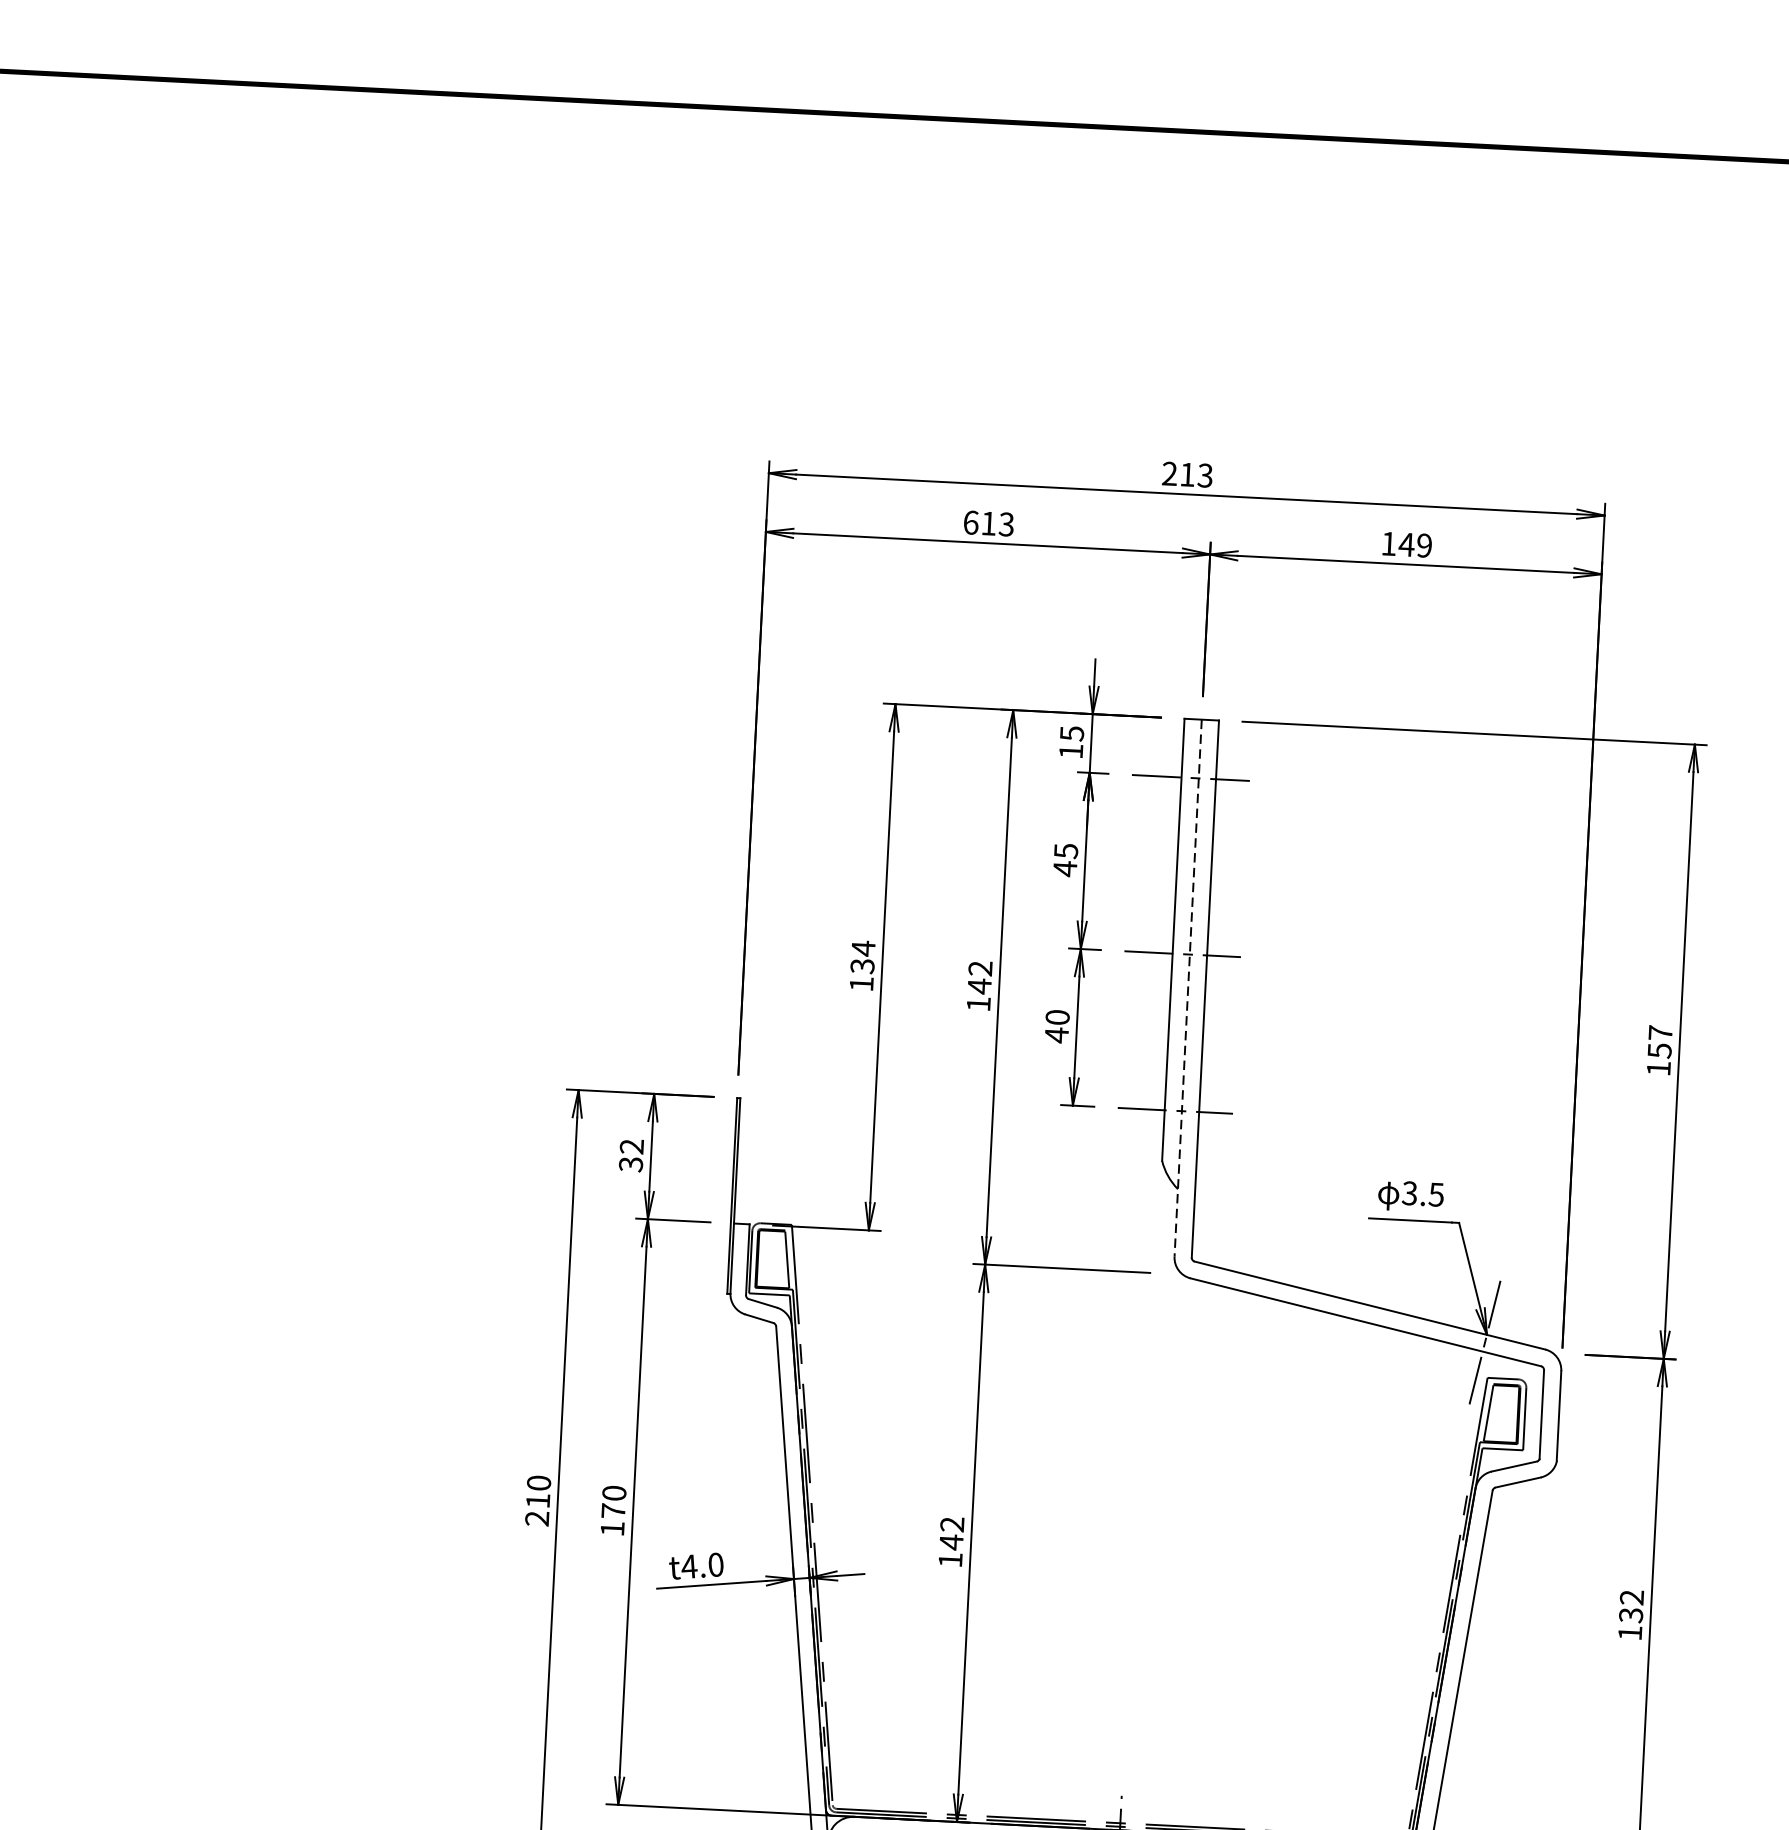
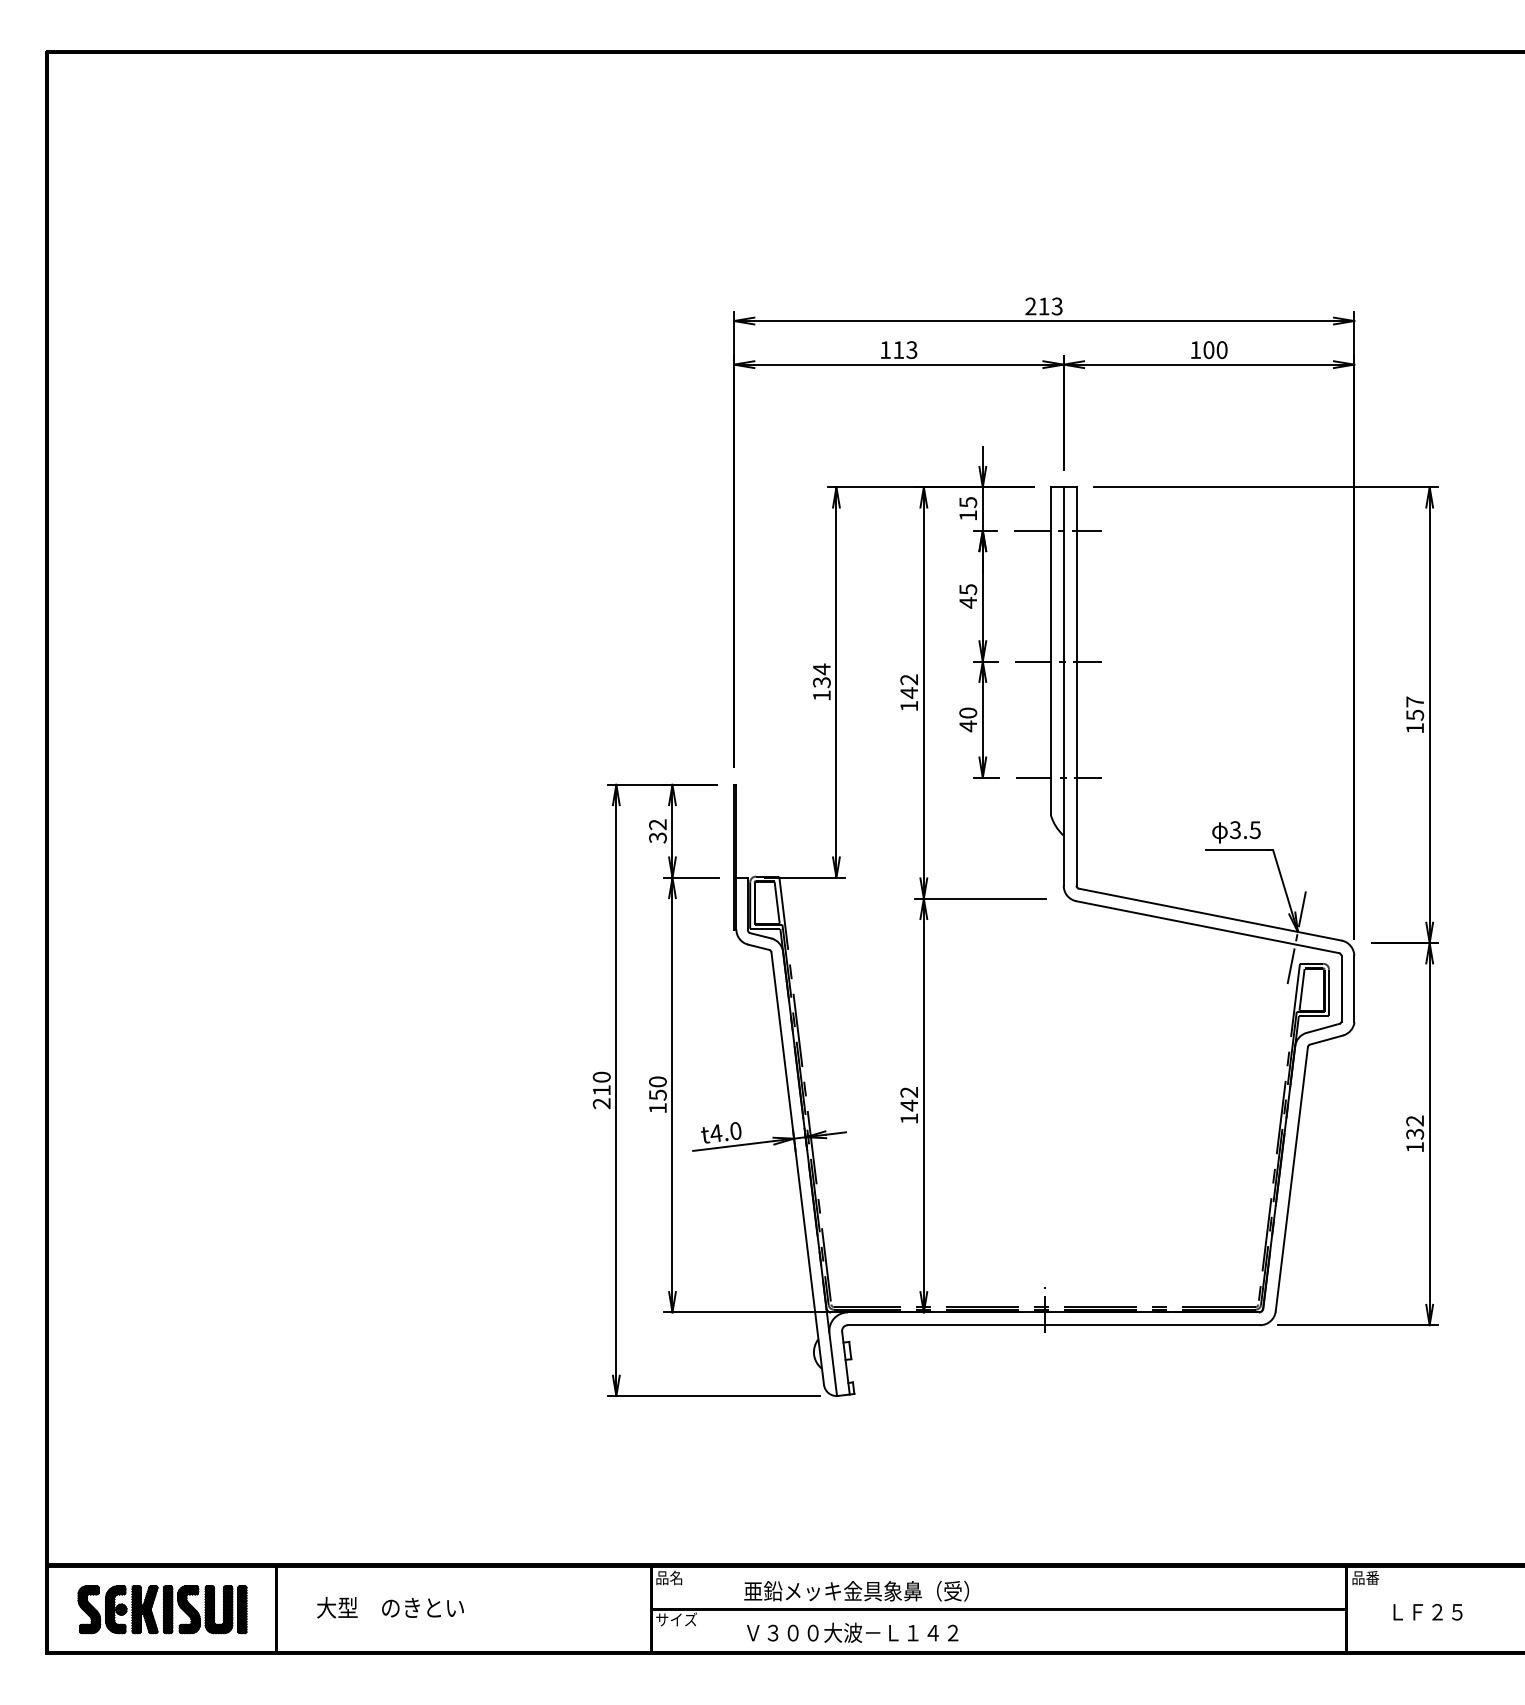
text: (970, 523) -> (885, 350), 613 -> 113
text: (1414, 545) -> (1214, 350), 149 -> 100
line: (1187, 989) -> (1063, 687), dashed -> solid
text: (612, 1510) -> (657, 1094), 170 -> 150

